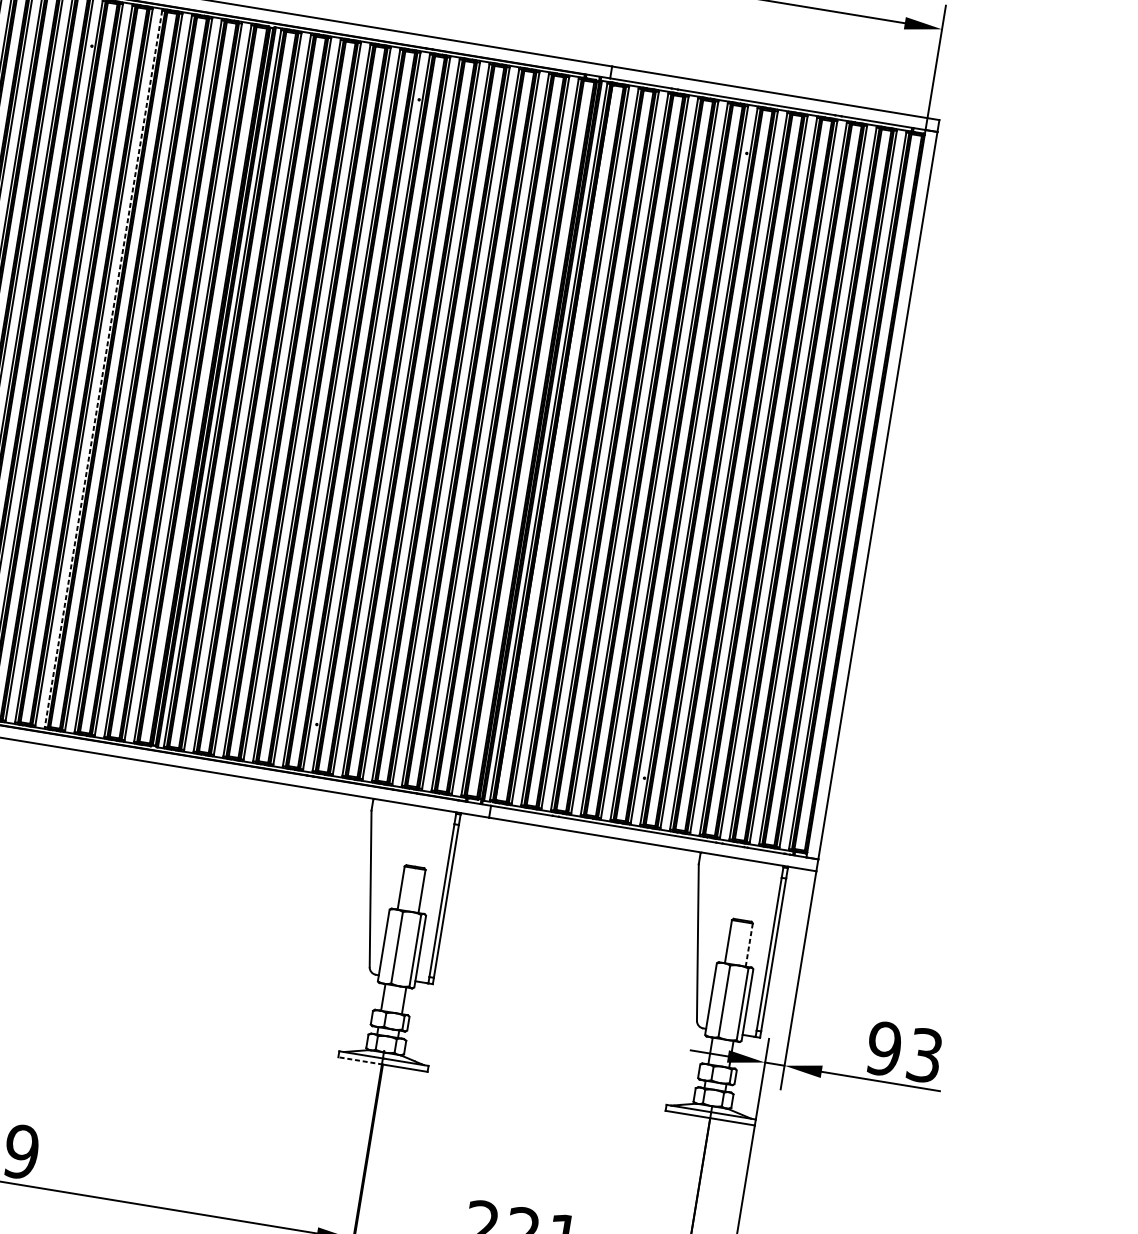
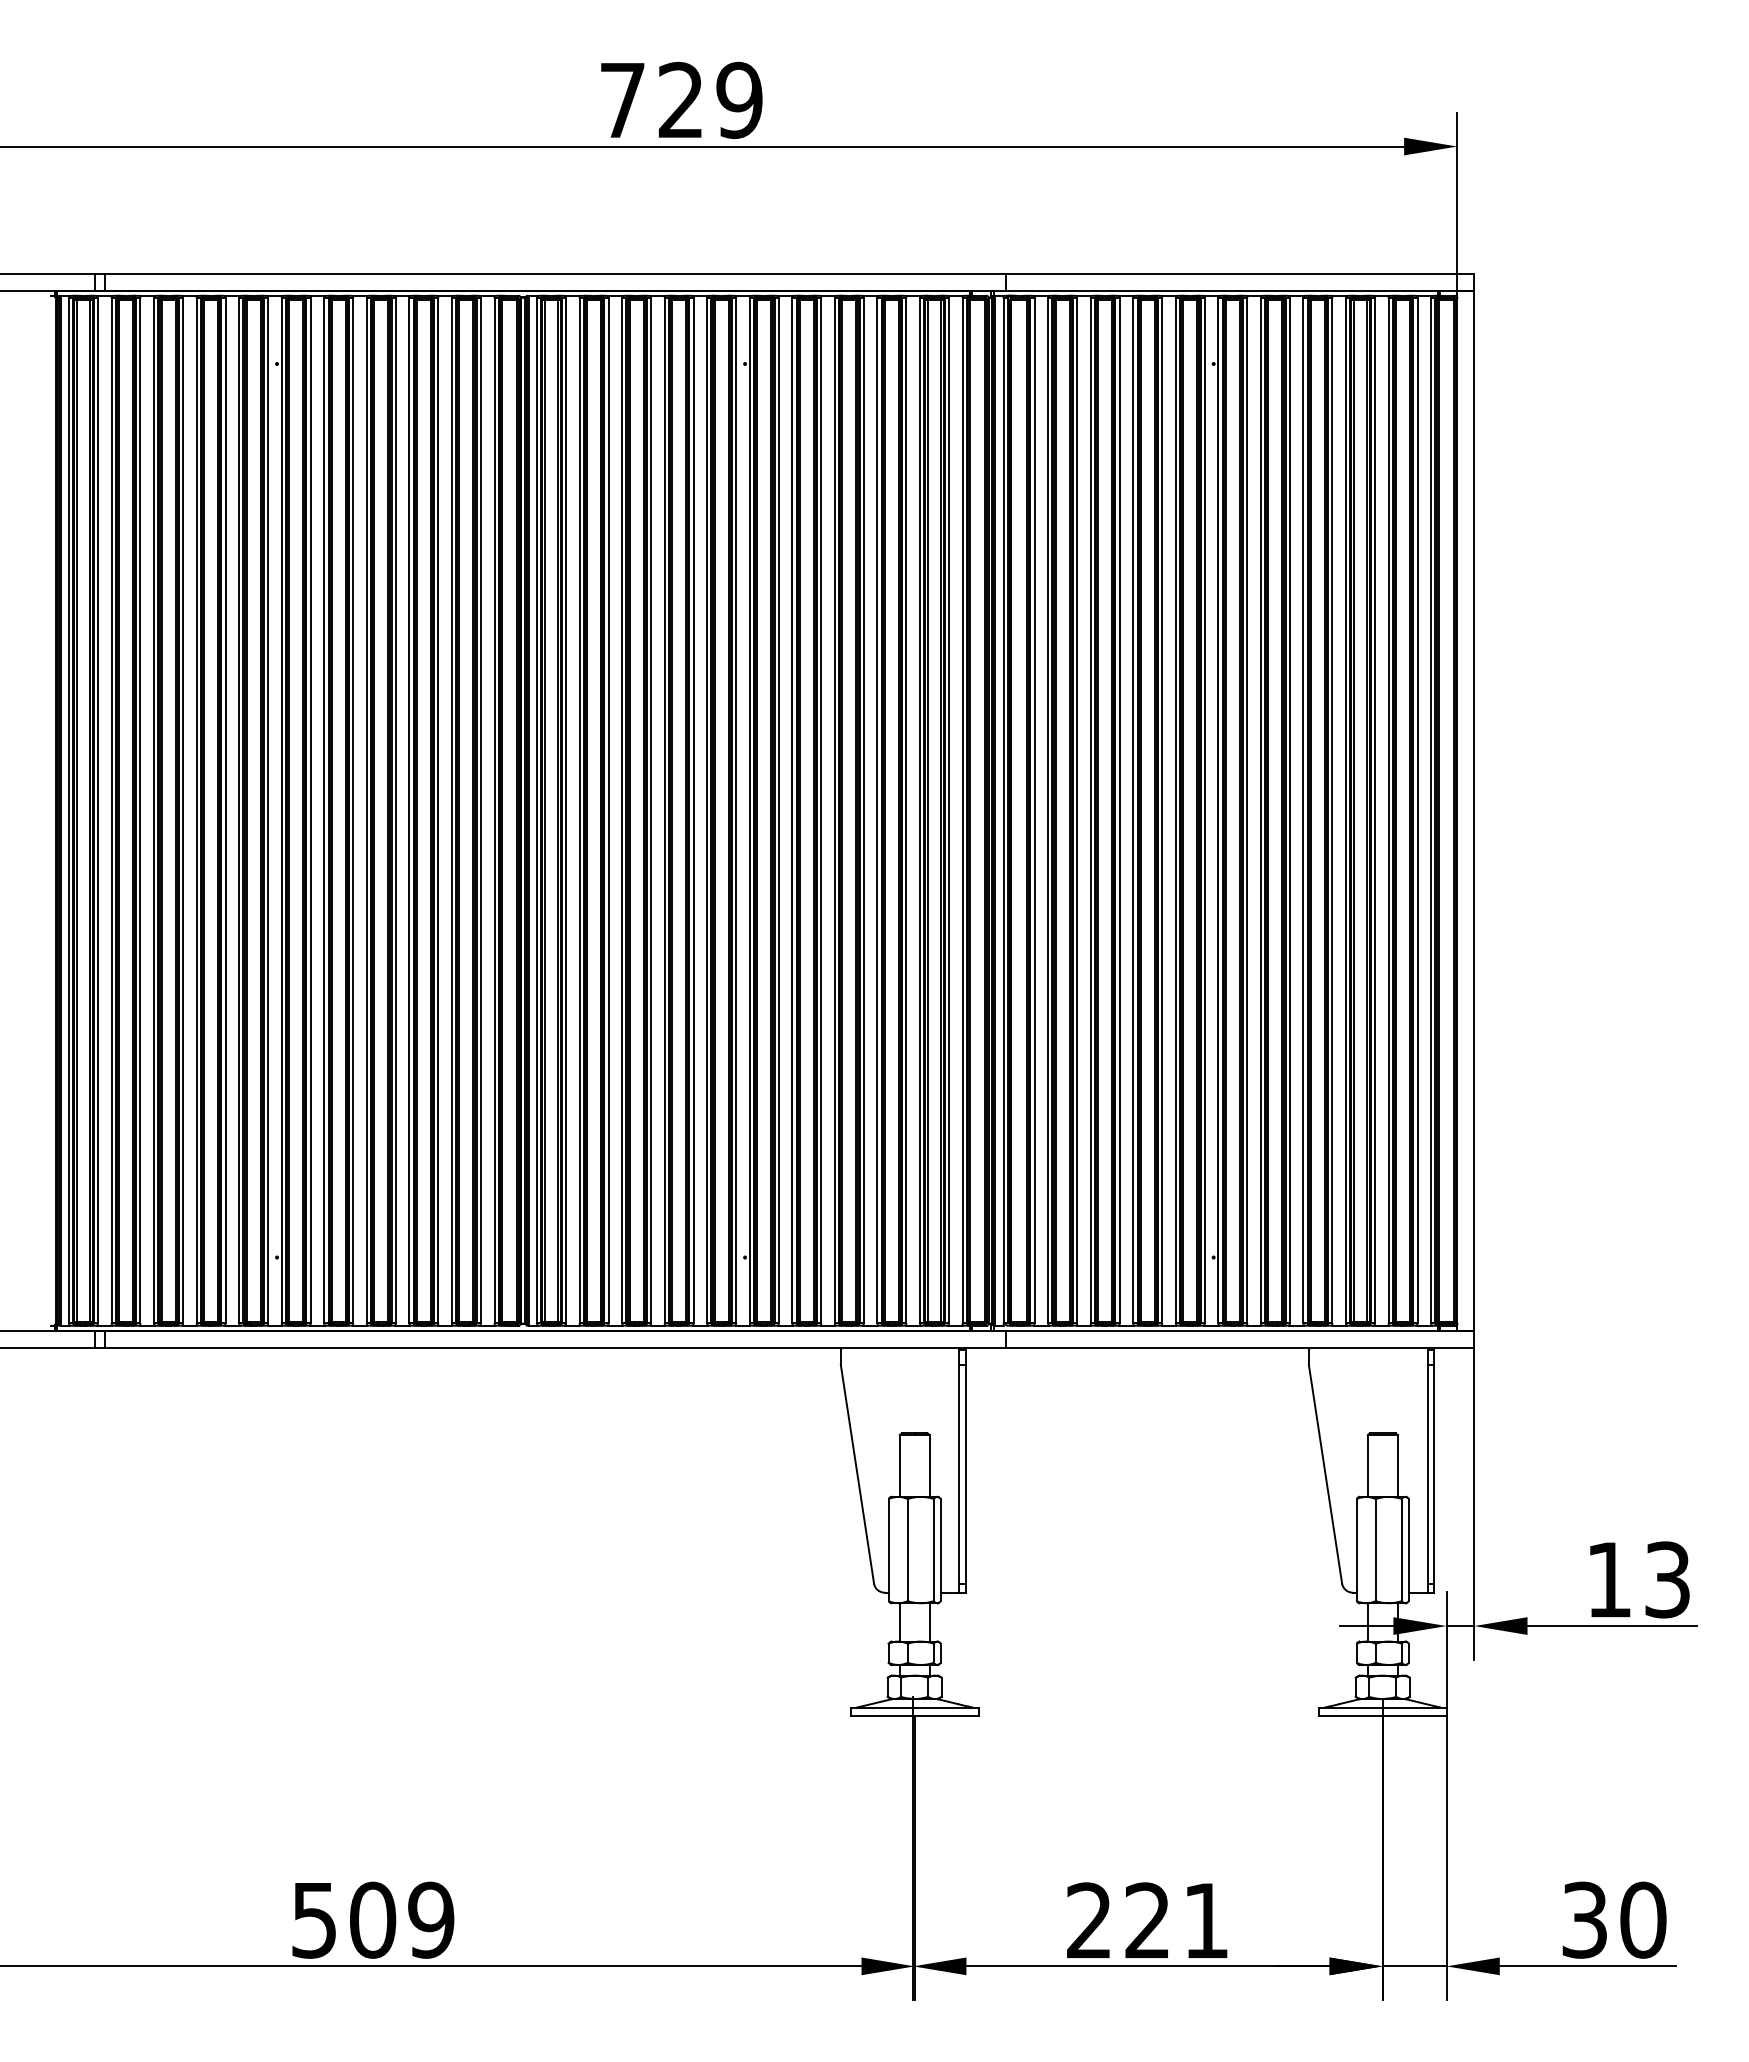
line: (103, 369) -> (366, 811), dashed -> solid
line: (749, 945) -> (1397, 1466), dashed -> solid
text: (884, 1048) -> (1609, 1579), 93 -> 13
line: (360, 1061) -> (882, 1716), dashed -> solid

